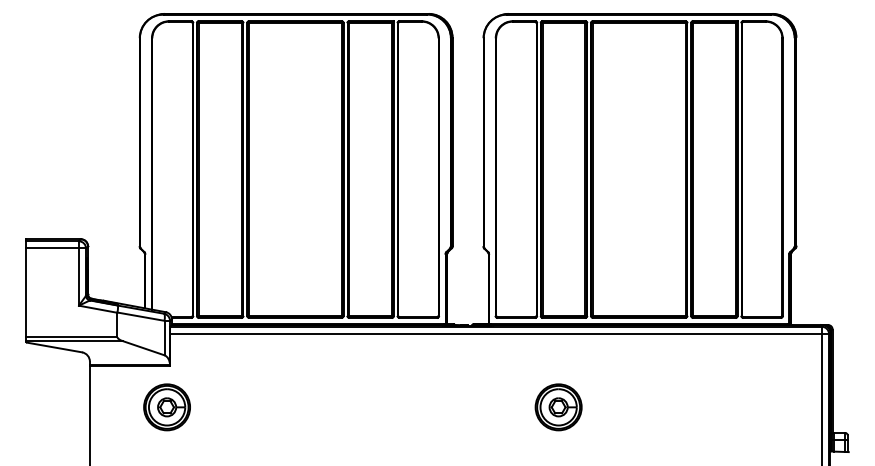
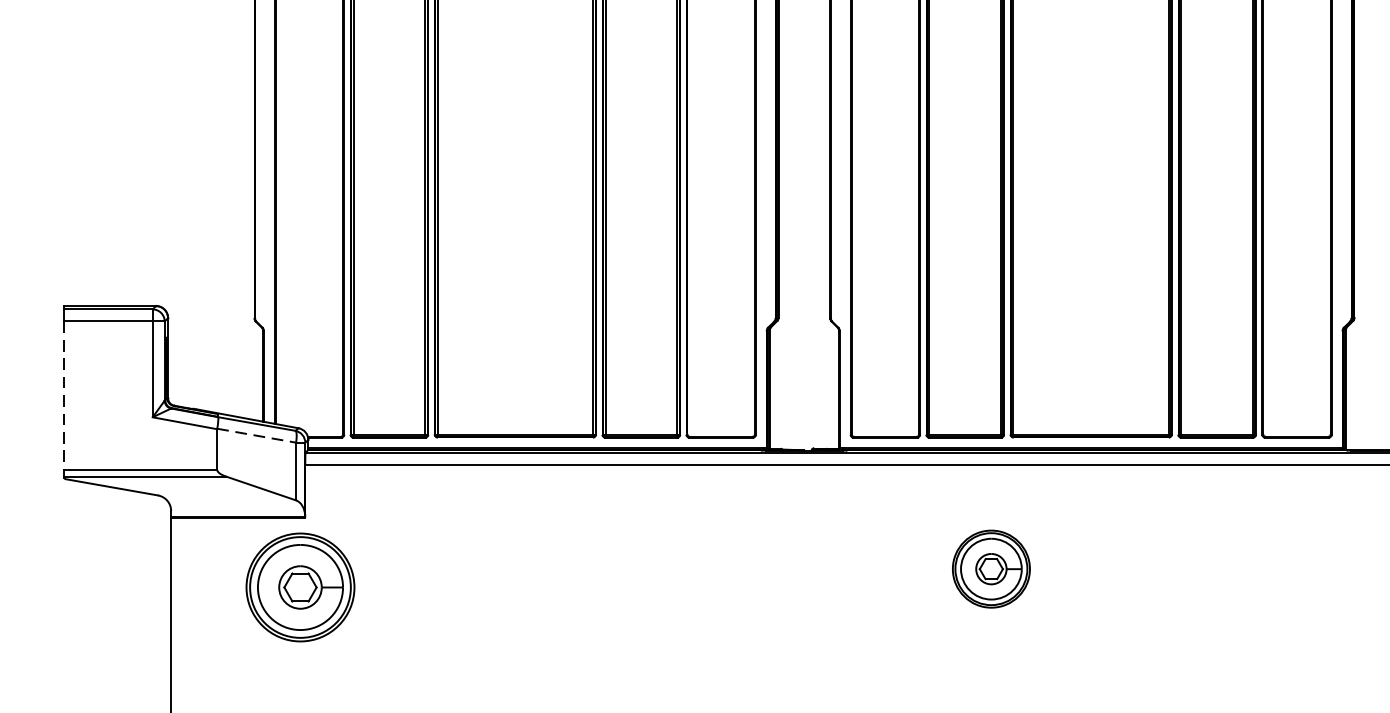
line: (26, 293) -> (64, 396), solid -> dashed
line: (140, 316) -> (255, 435), solid -> dashed
part: (166, 407) -> (299, 587), size x1.4
part: (558, 407) -> (991, 569), moved

